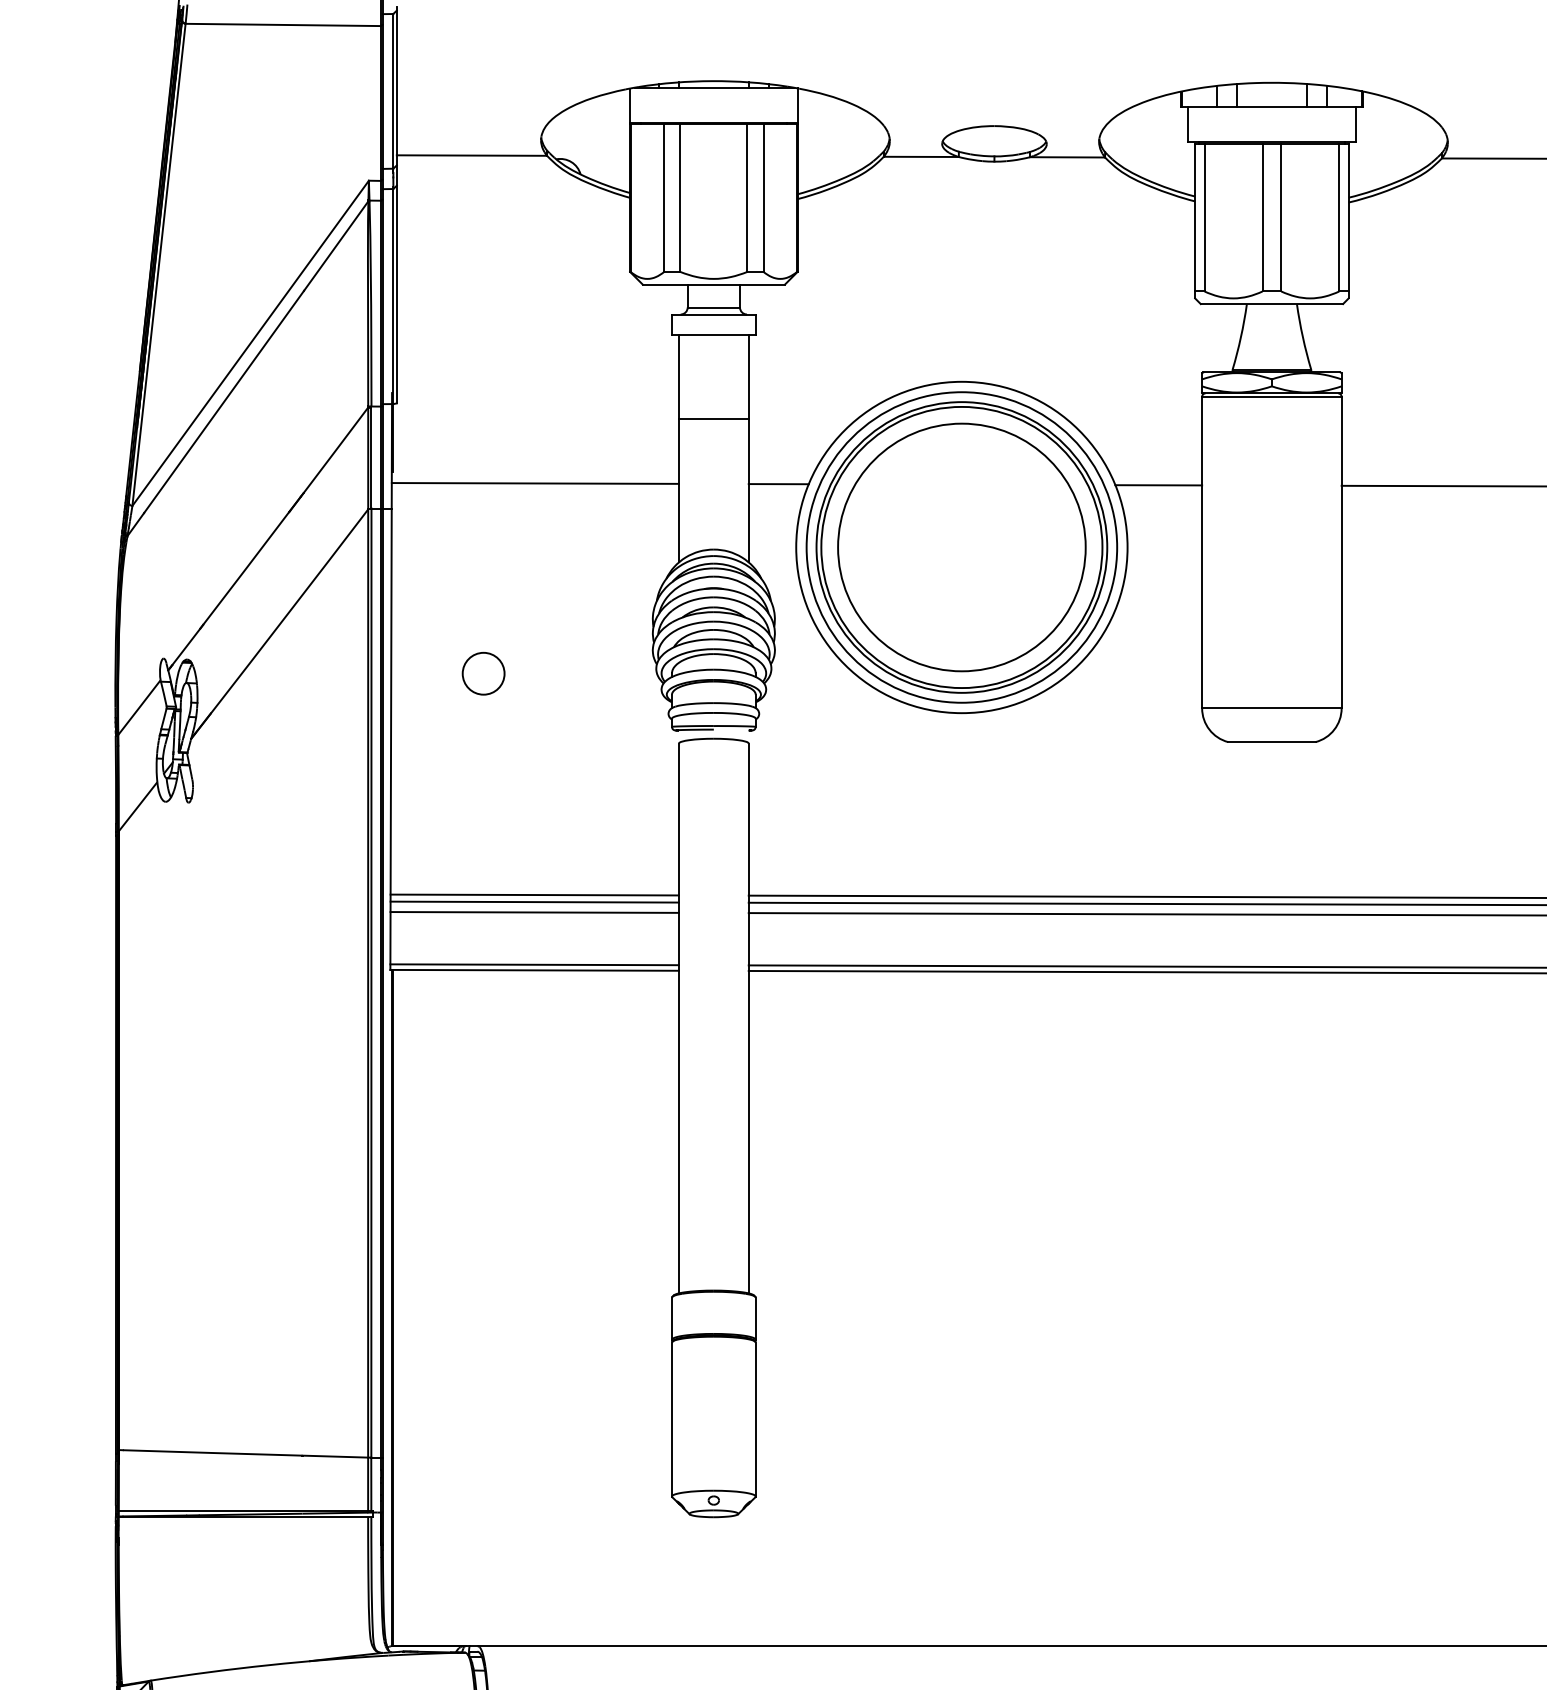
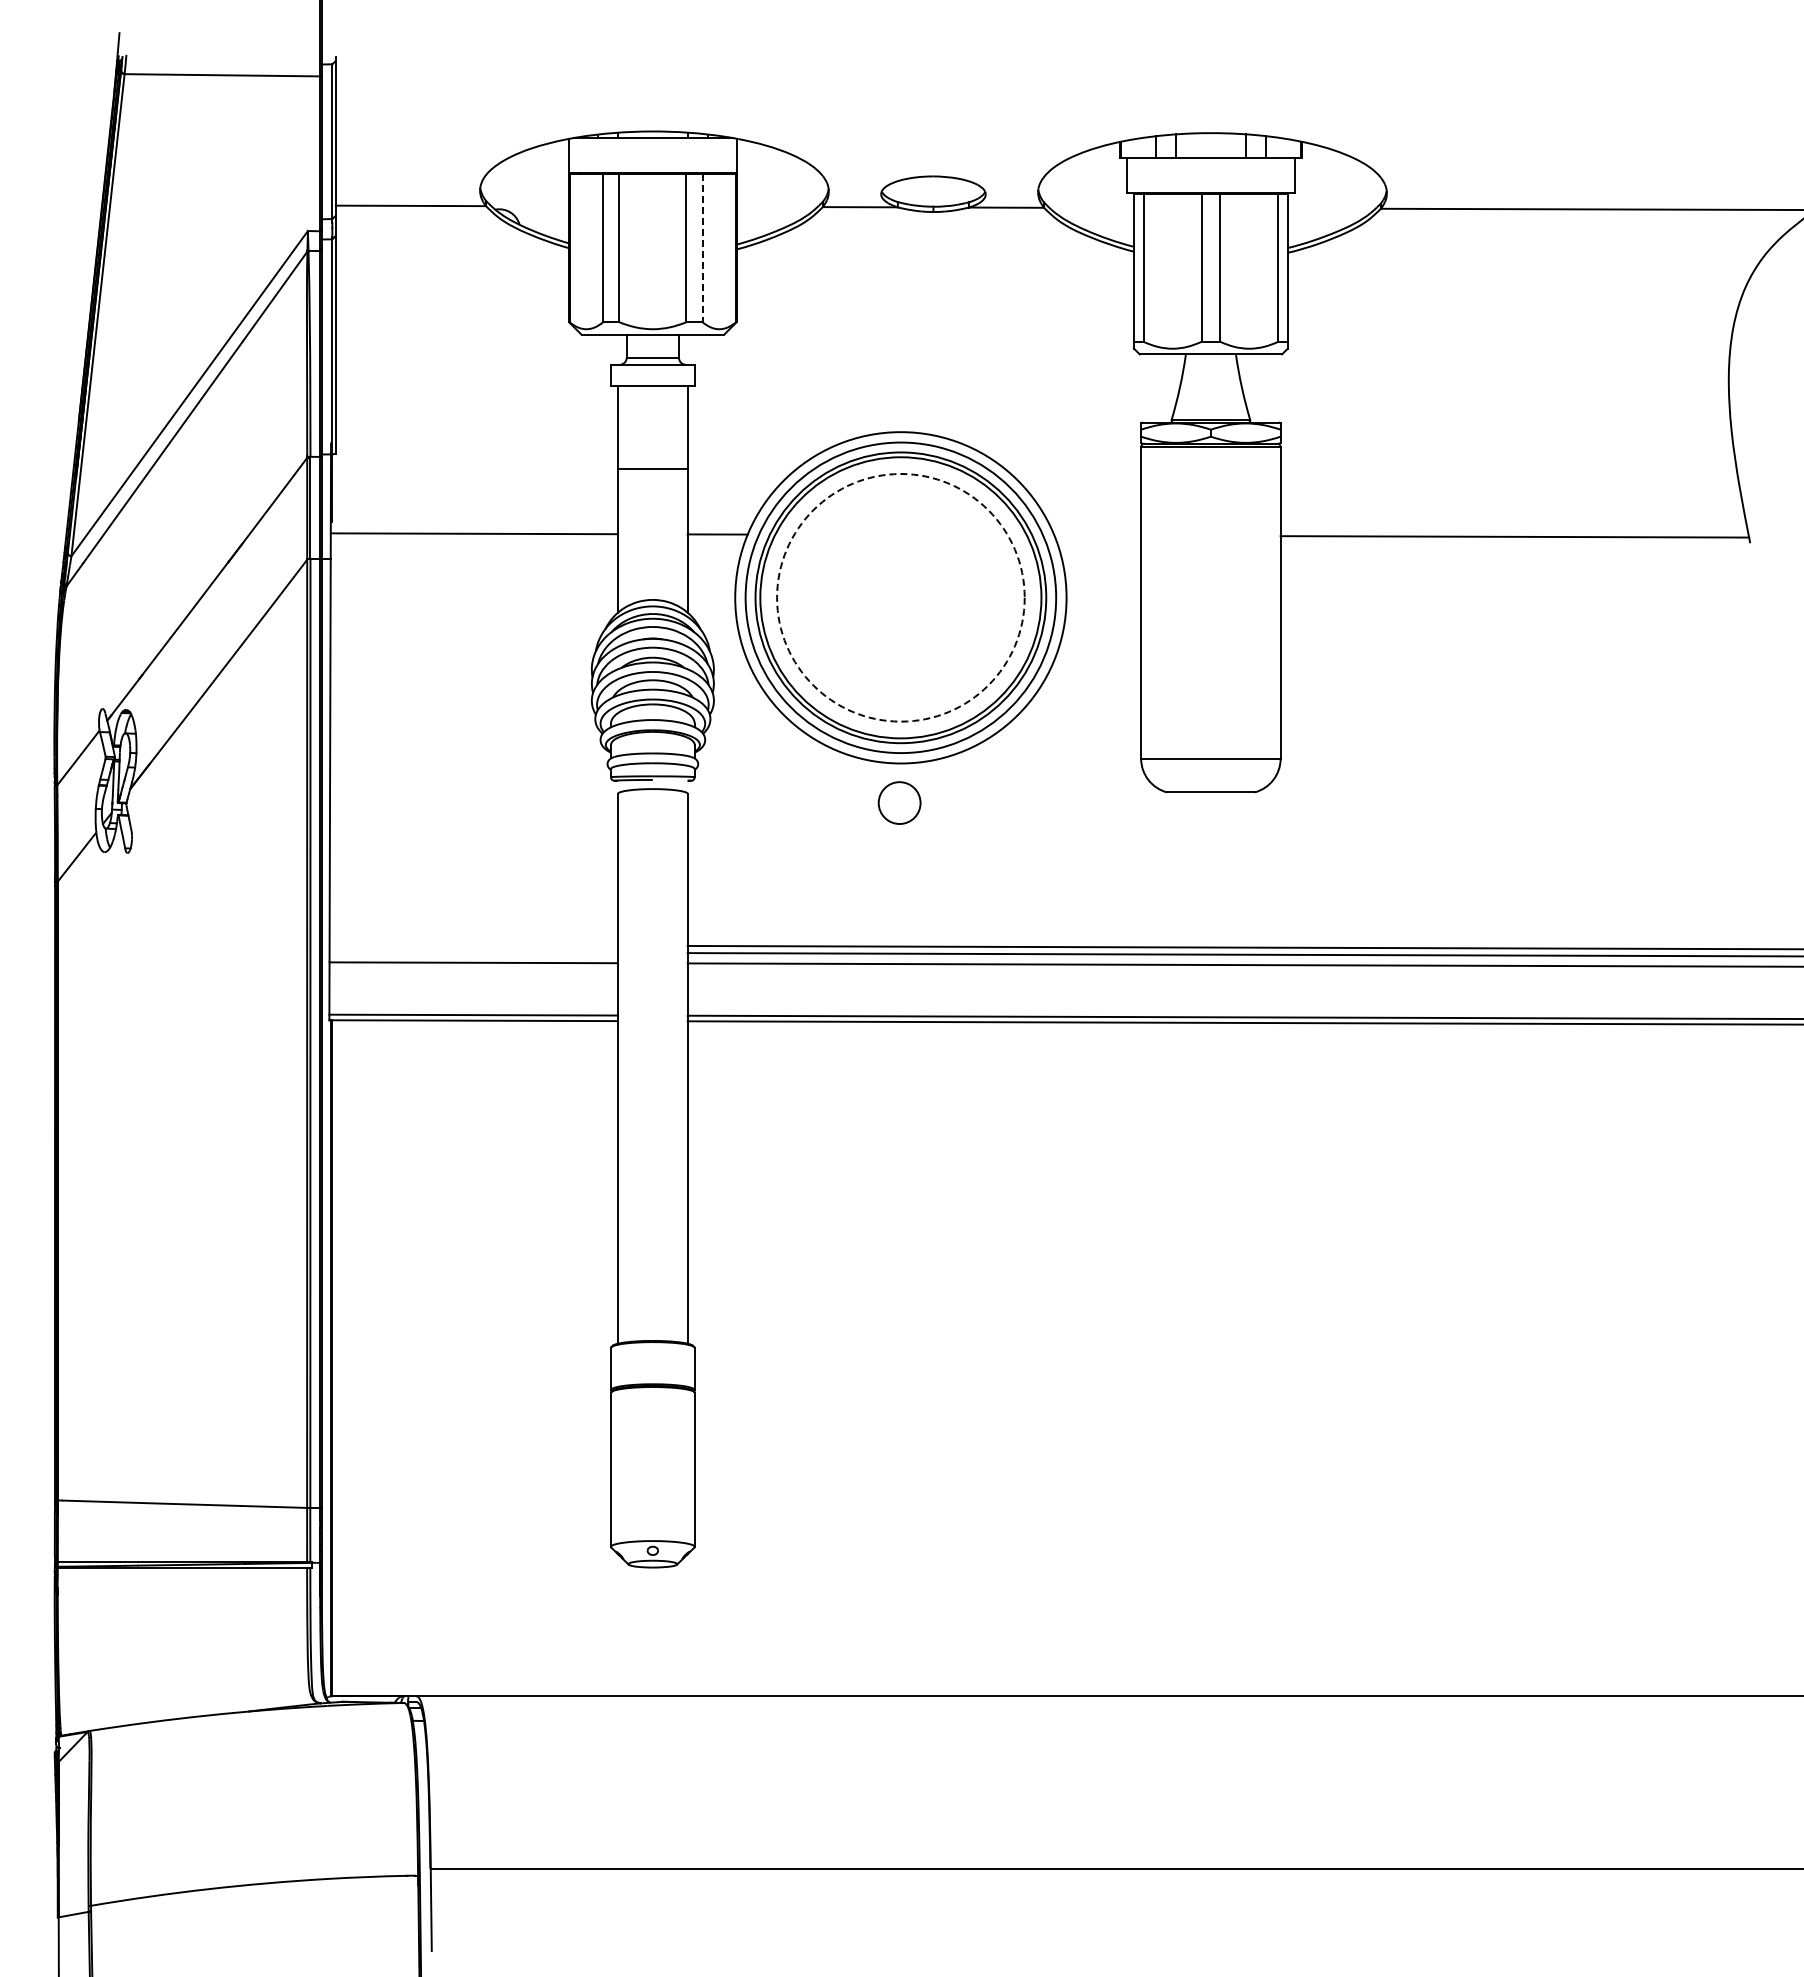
line: (763, 198) -> (702, 248), solid -> dashed
line: (1158, 485) -> (1097, 535), removed
circle: (961, 547) -> (900, 597), solid -> dashed
circle: (483, 673) -> (899, 802), moved
line: (534, 894) -> (473, 944), removed
line: (534, 901) -> (473, 951), removed

